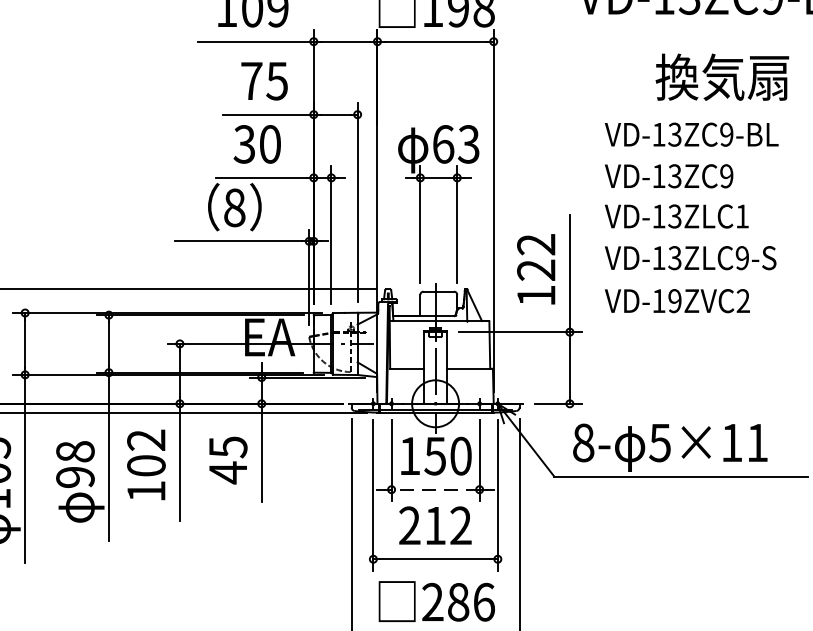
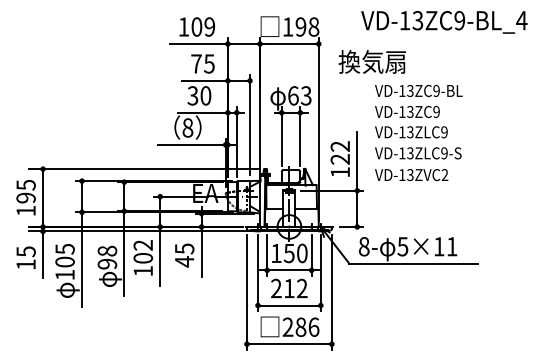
text: (720, 76) -> (371, 61), moved
text: (742, 216) -> (444, 132), VD-13ZLC1 -> VD-13ZLC9
text: (675, 299) -> (410, 174), VD-19ZVC2 -> VD-13ZVC2
line: (433, 489) -> (288, 270), dashed -> solid

